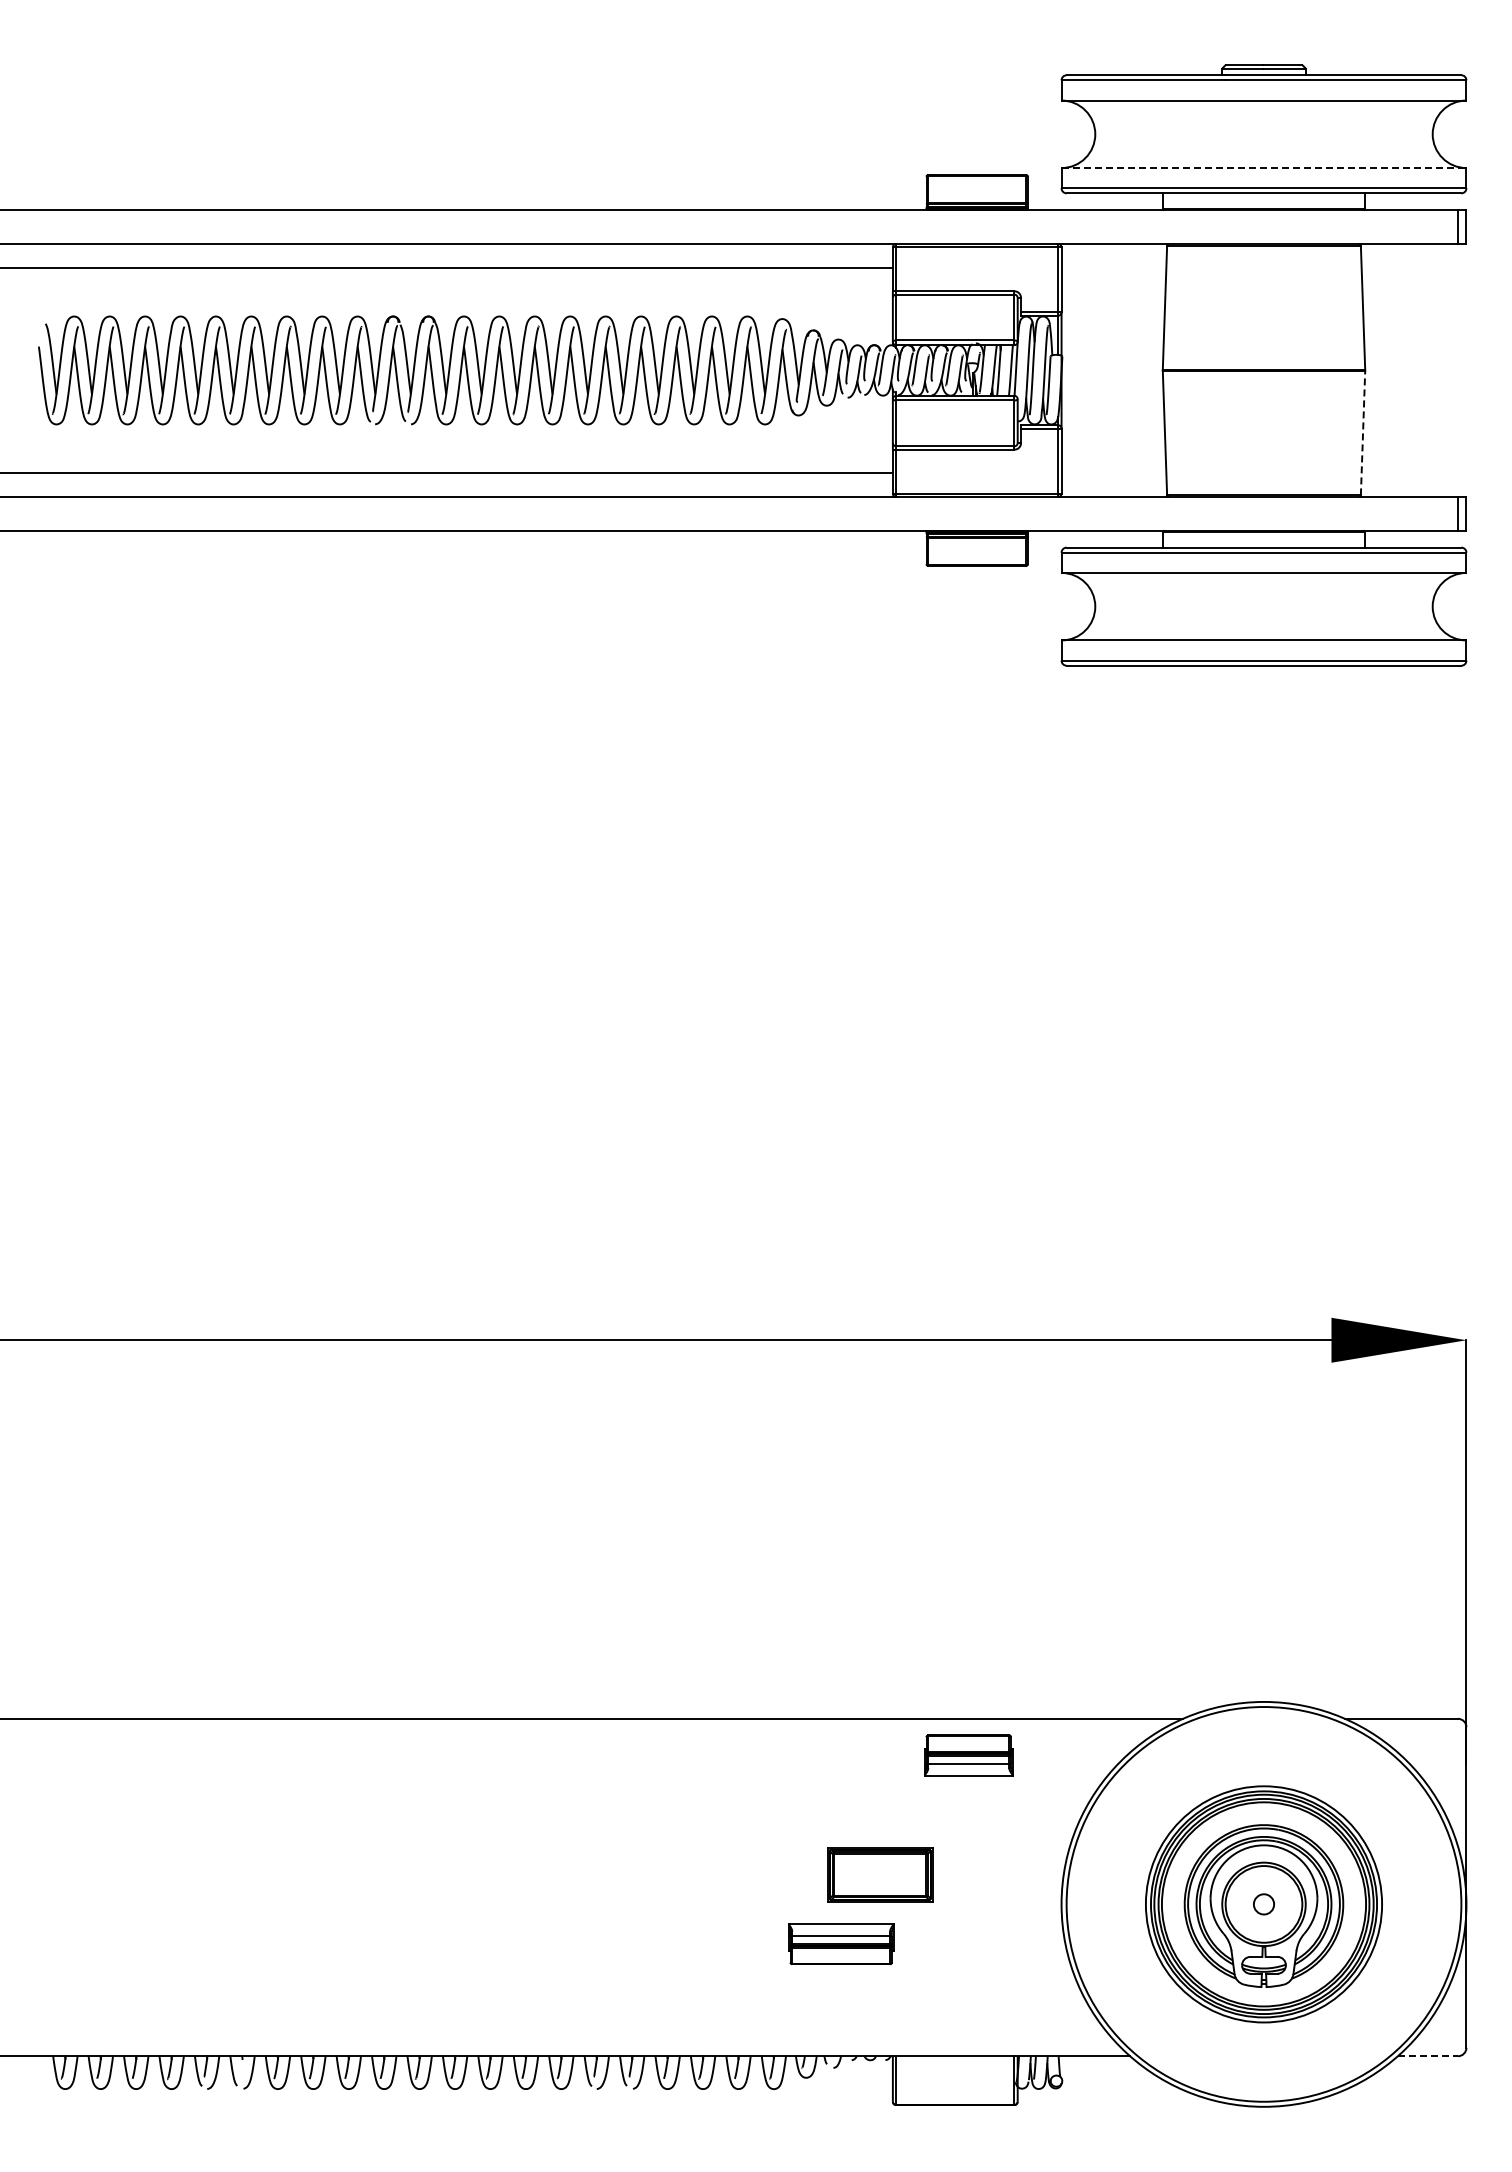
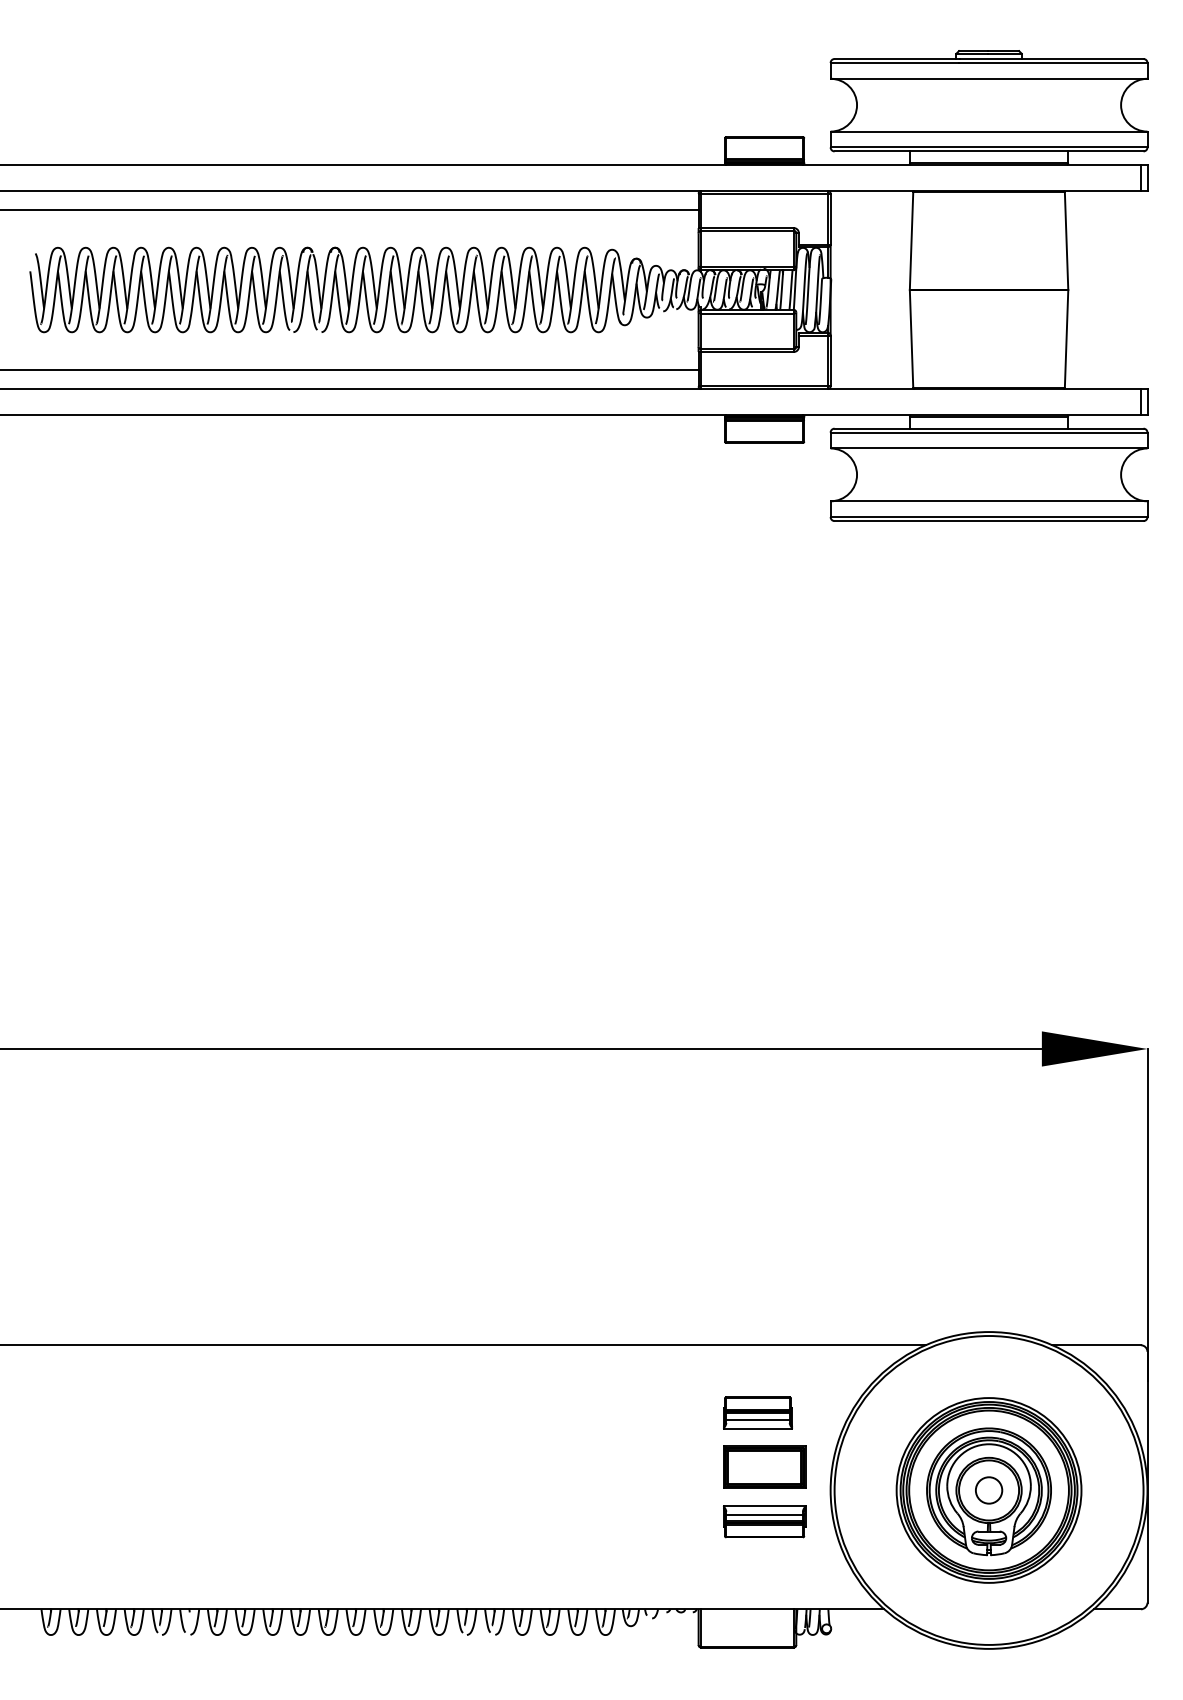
line: (1264, 168) -> (989, 131), dashed -> solid
line: (1363, 432) -> (1066, 338), dashed -> solid
part: (968, 1755) -> (757, 1413), moved
part: (880, 1874) -> (764, 1467), moved
circle: (1263, 1904) -> (988, 1490), size x1.67
part: (841, 1944) -> (764, 1521), moved
line: (1428, 2056) -> (1117, 1609), dashed -> solid

